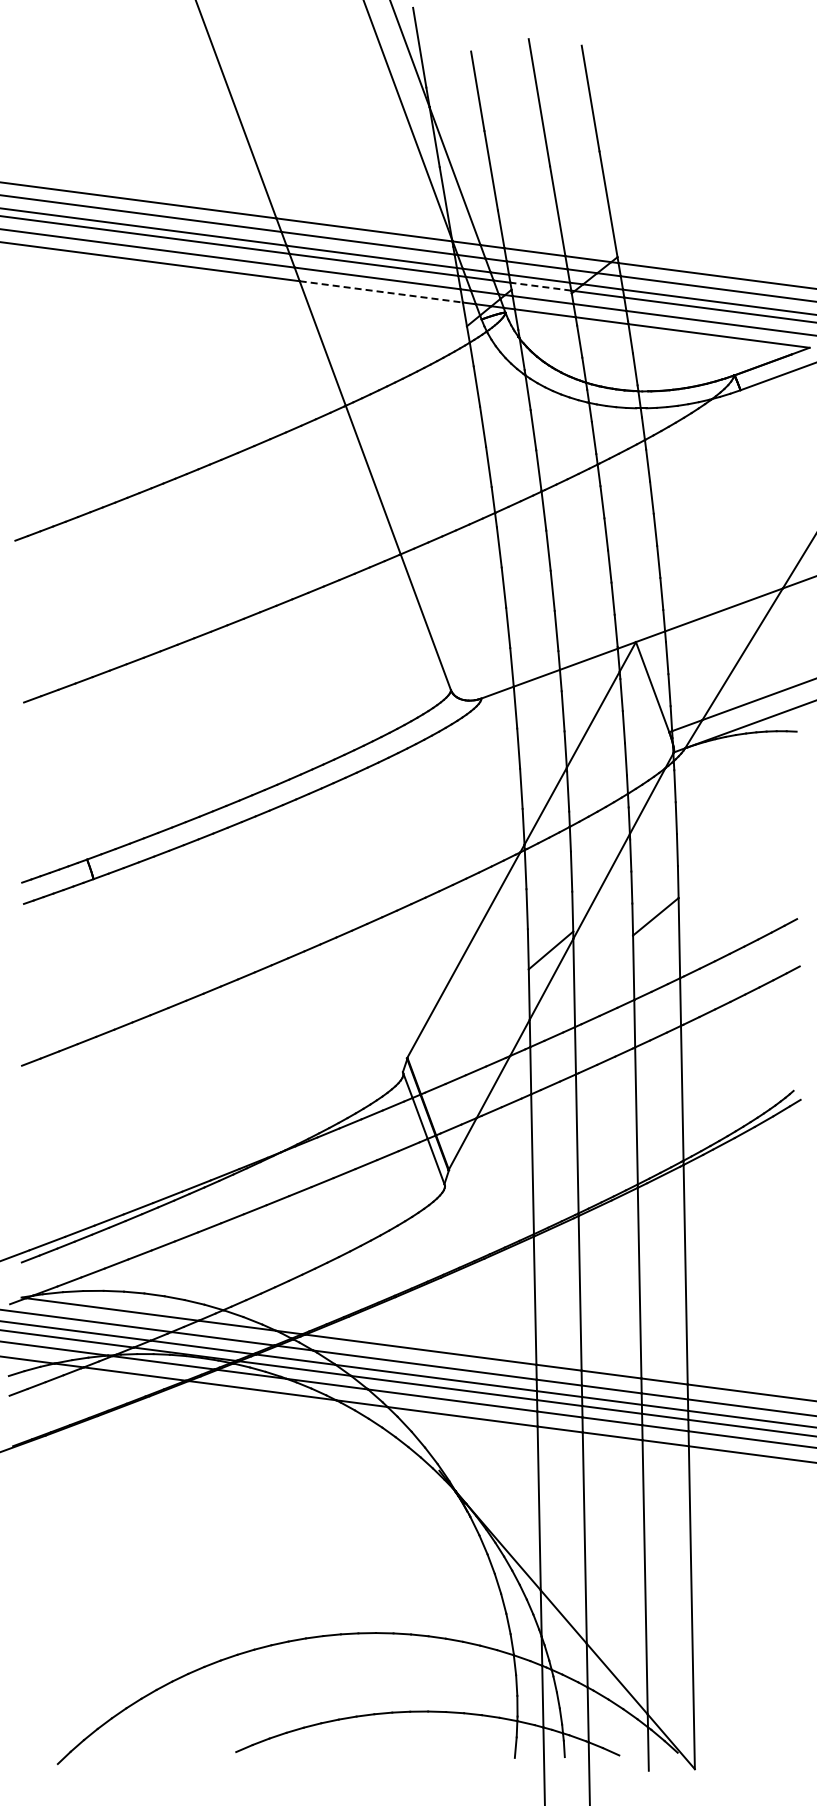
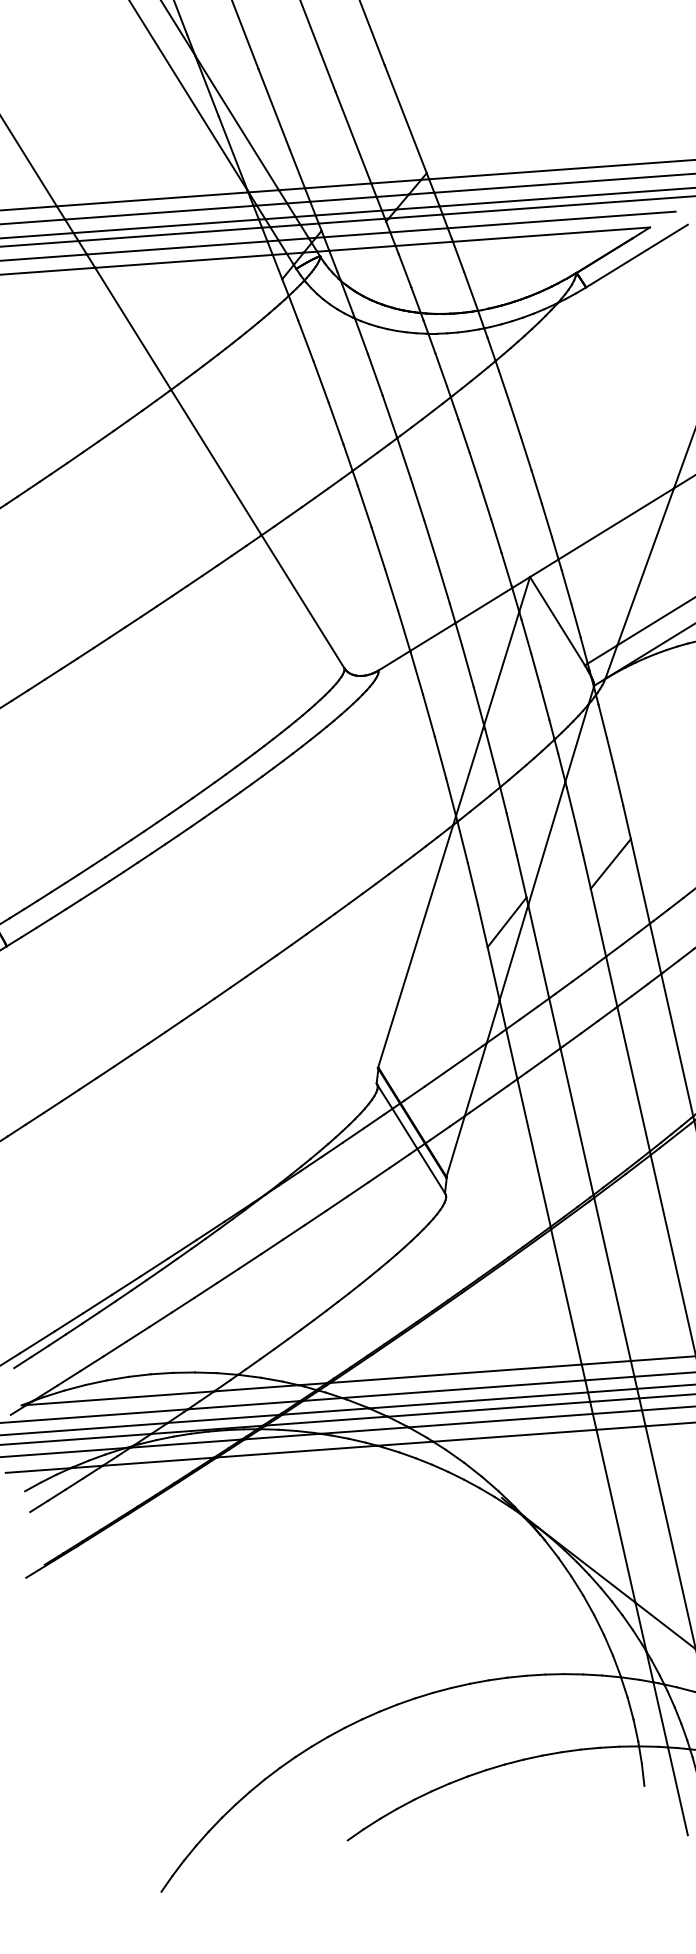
line: (540, 286) -> (351, 221), dashed -> solid
line: (381, 291) -> (184, 260), dashed -> solid

